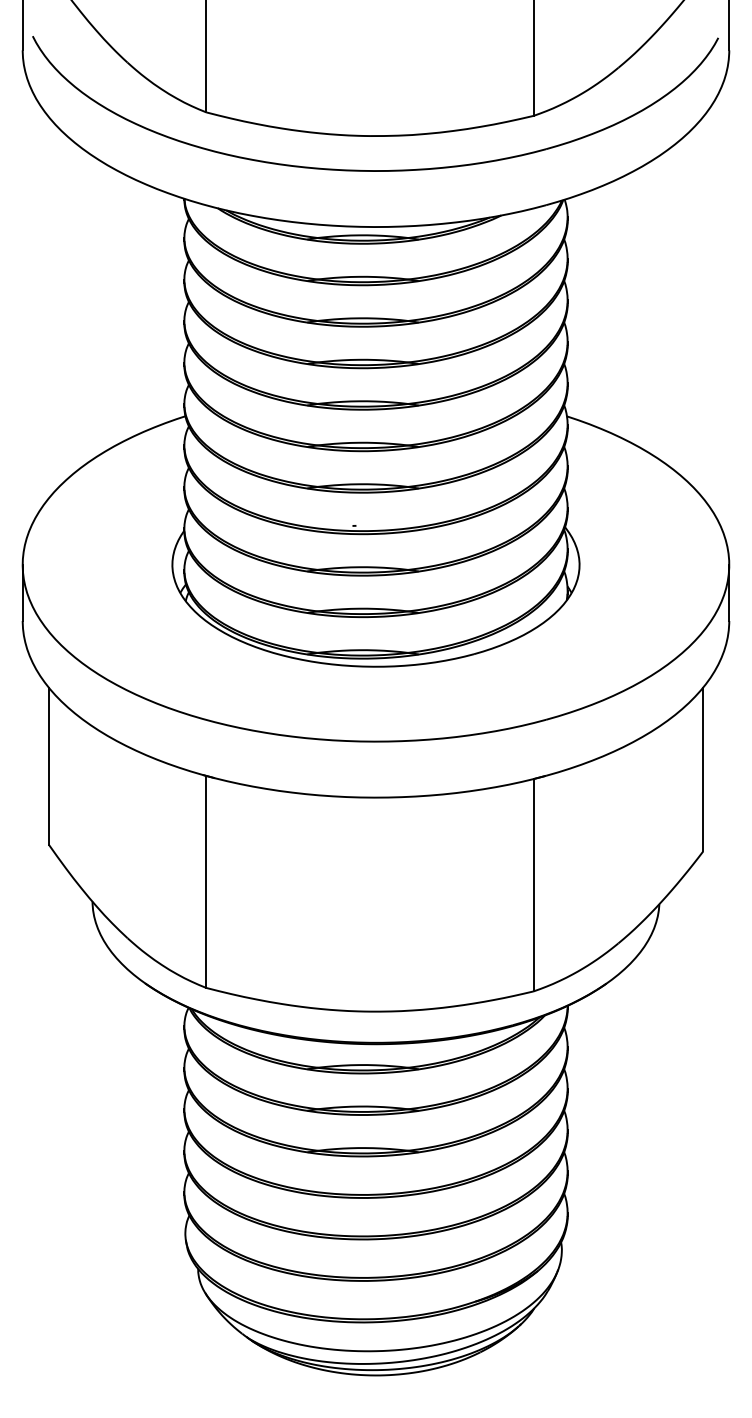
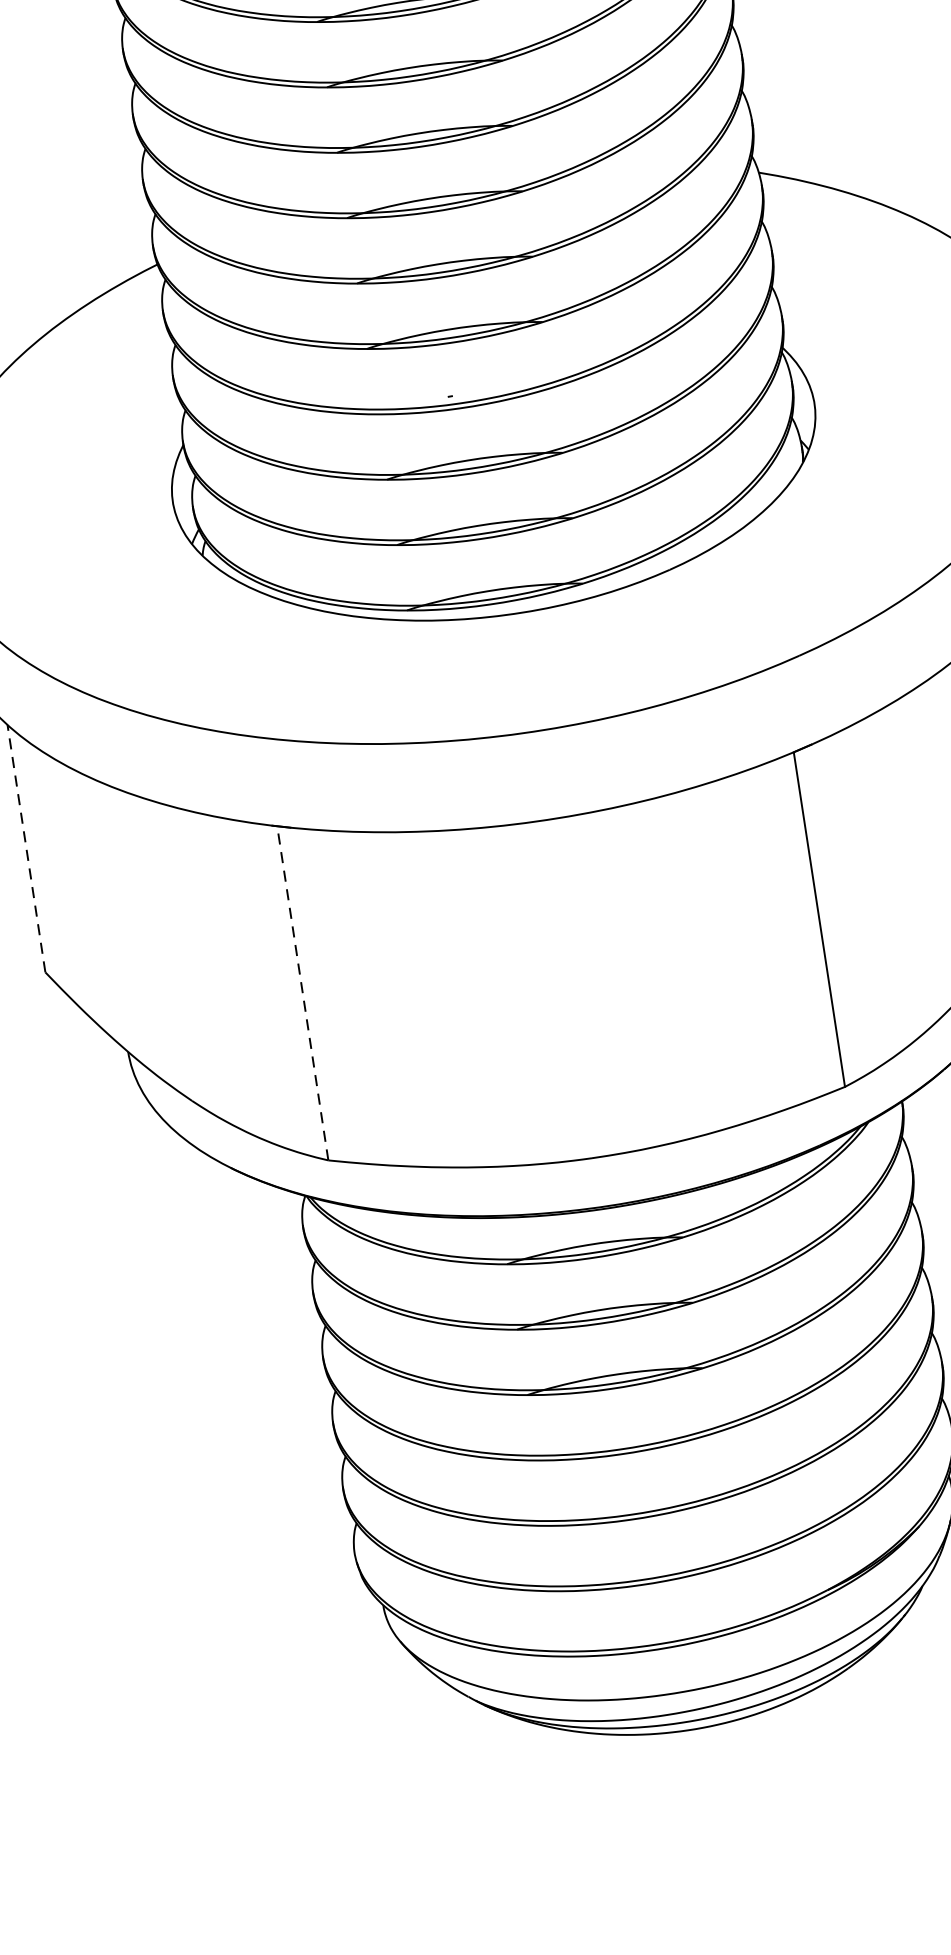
line: (48, 765) -> (25, 847), solid -> dashed
line: (206, 881) -> (302, 992), solid -> dashed

